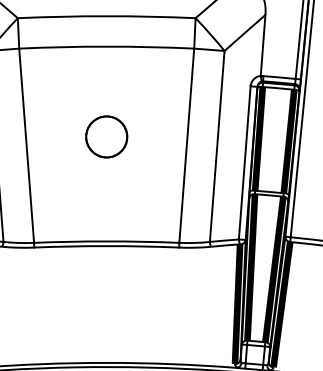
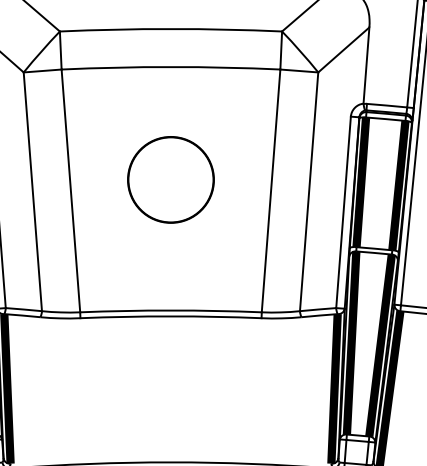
circle: (106, 136) -> (170, 179), size x1.67

